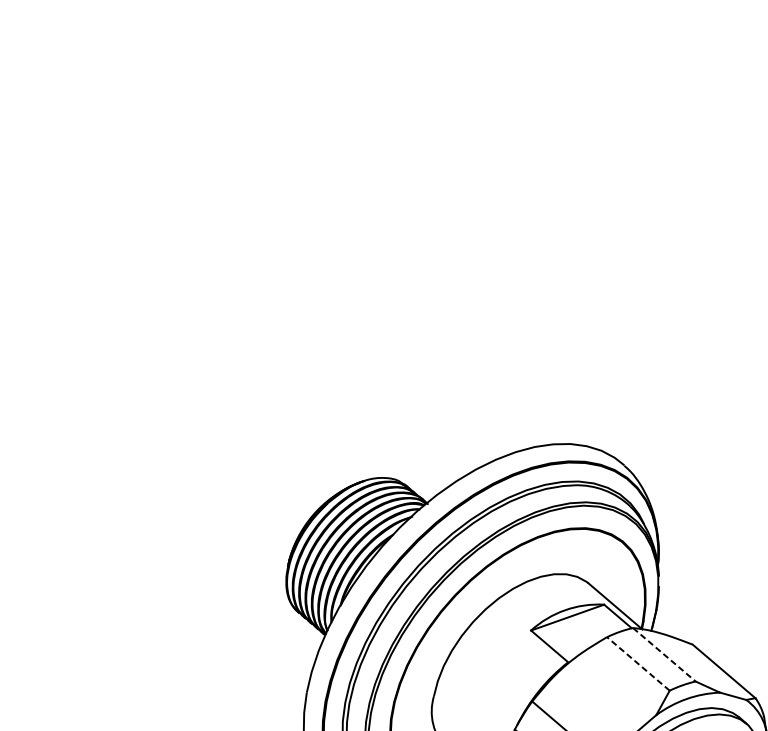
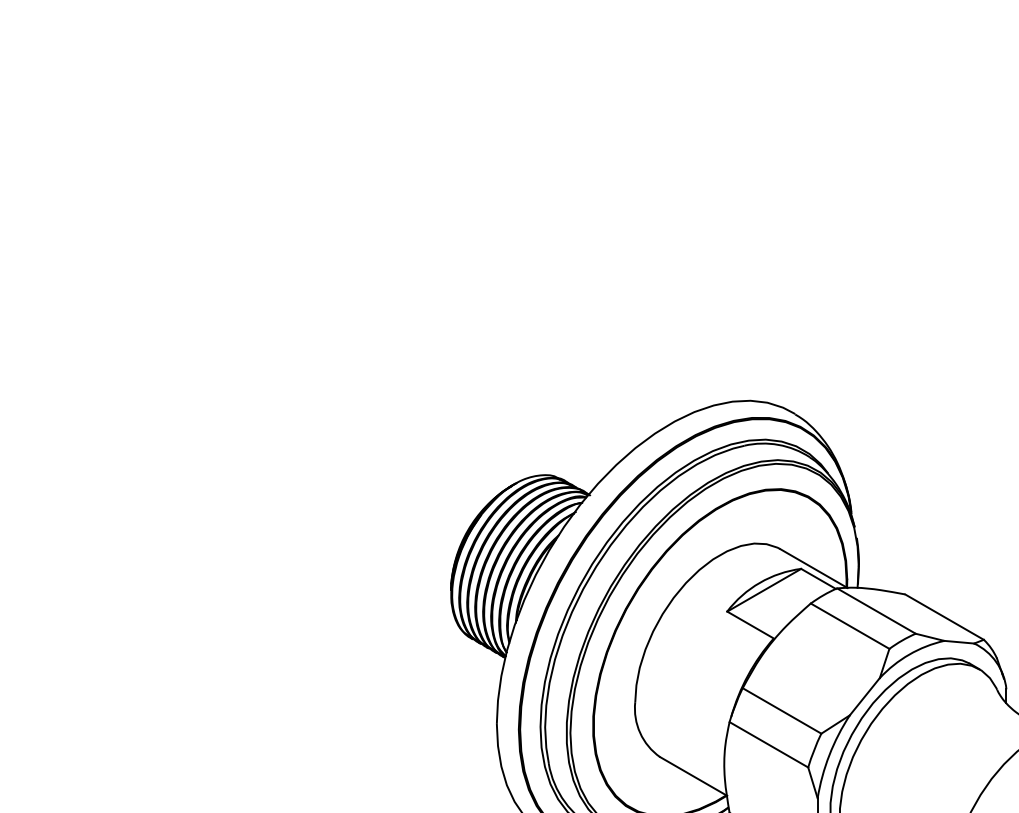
line: (664, 655) -> (876, 611), dashed -> solid
line: (637, 663) -> (849, 625), dashed -> solid

